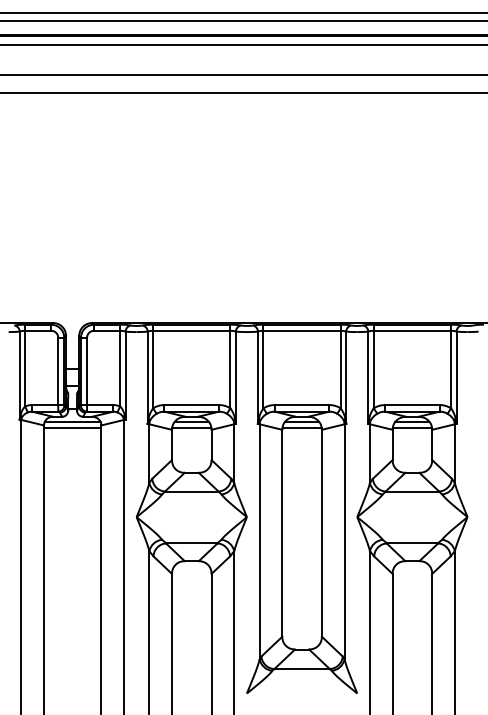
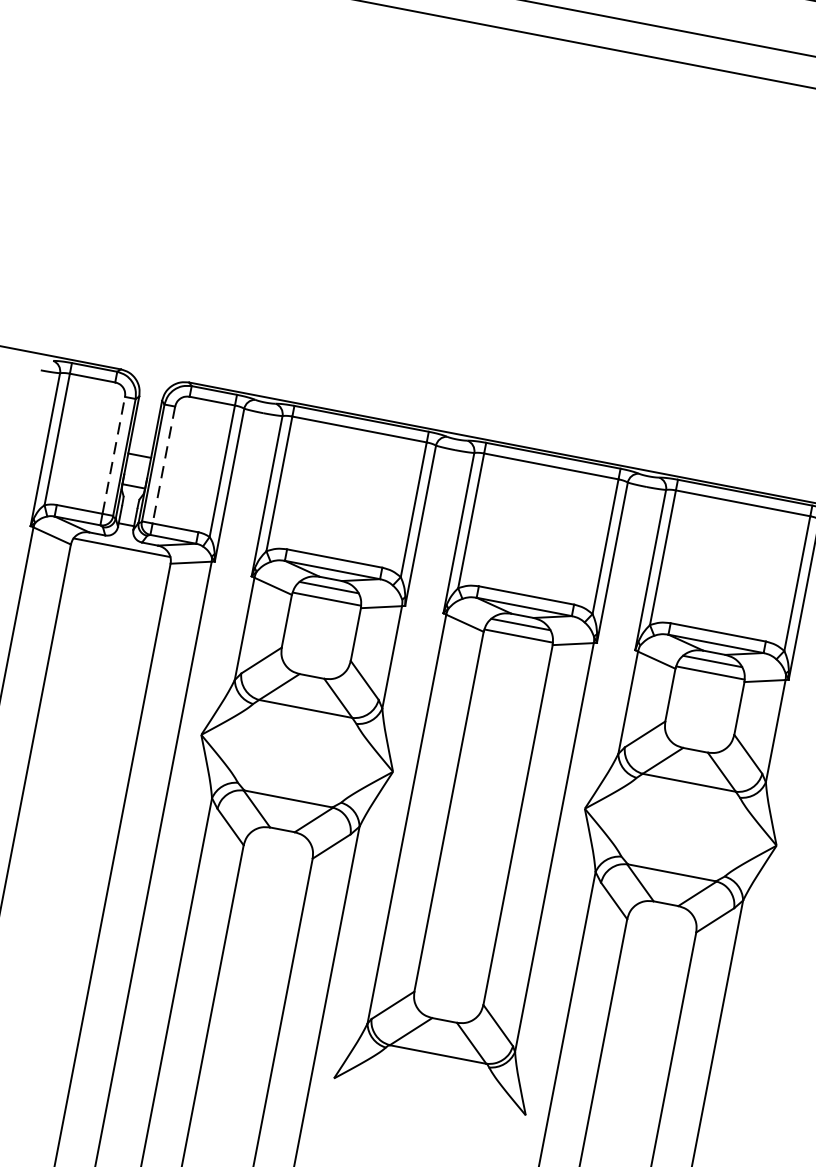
line: (58, 371) -> (114, 455), solid -> dashed
line: (87, 371) -> (164, 465), solid -> dashed
line: (72, 428) -> (119, 559), removed

